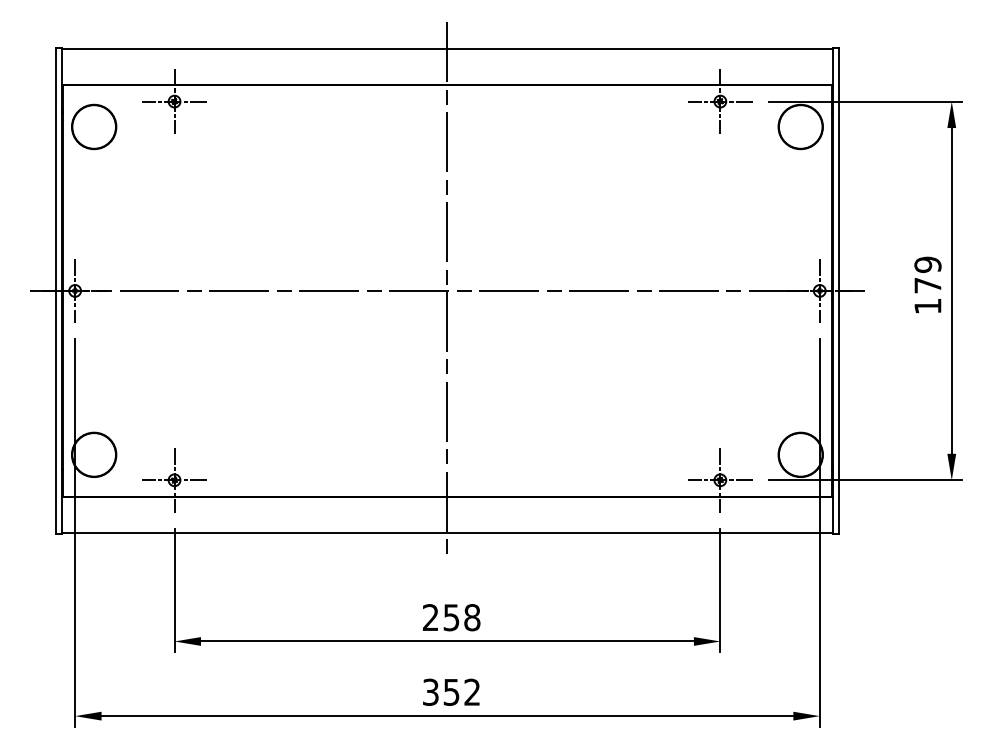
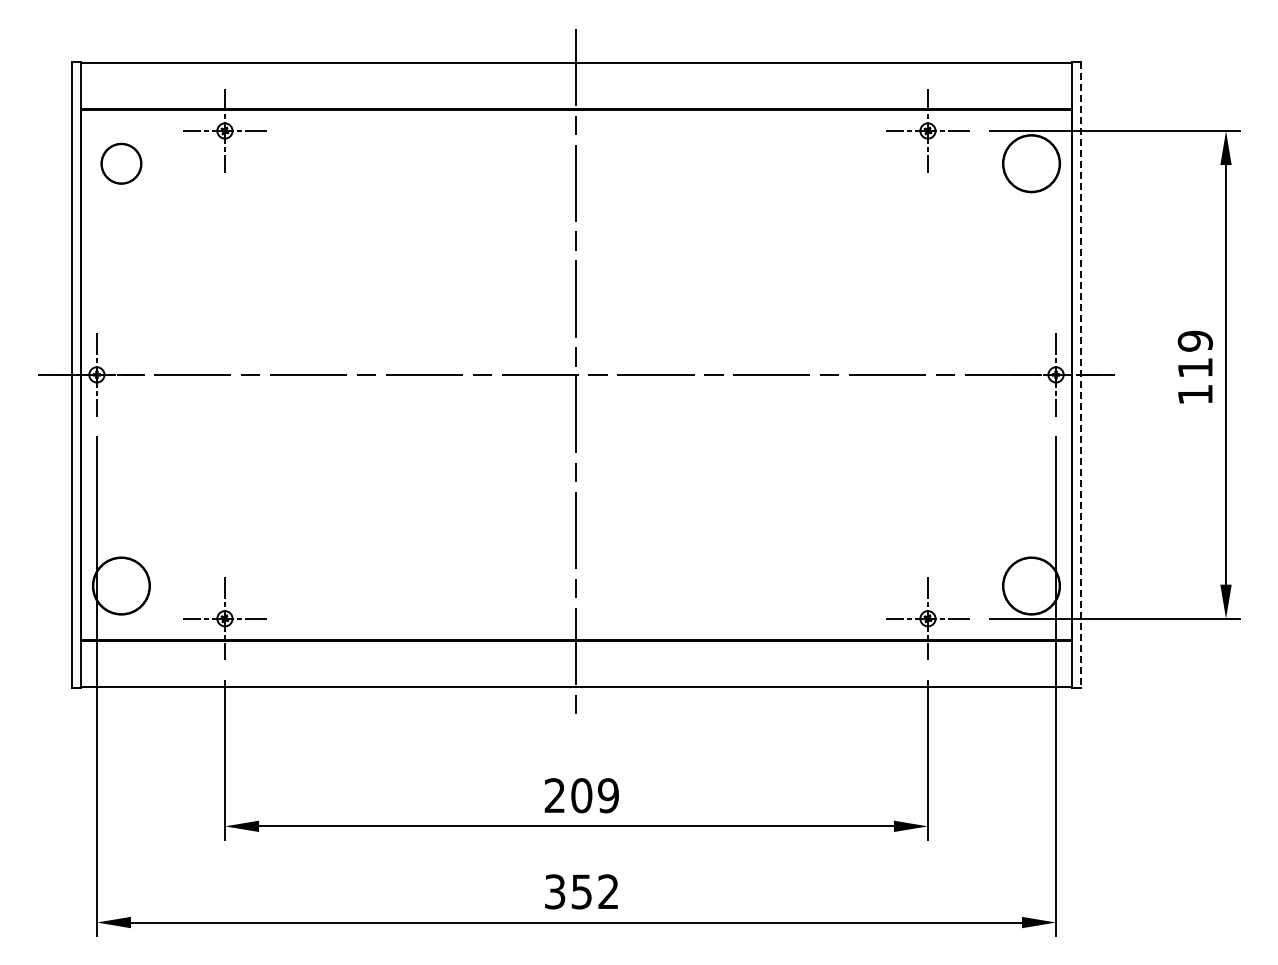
circle: (94, 126) -> (121, 163), size x0.7
text: (928, 285) -> (1195, 367), 179 -> 119
line: (838, 291) -> (1080, 375), solid -> dashed
text: (461, 617) -> (594, 795), 258 -> 209

